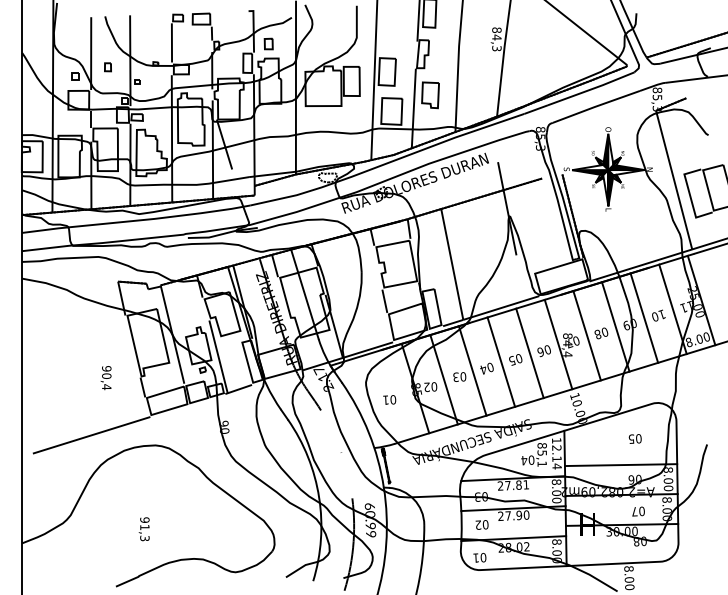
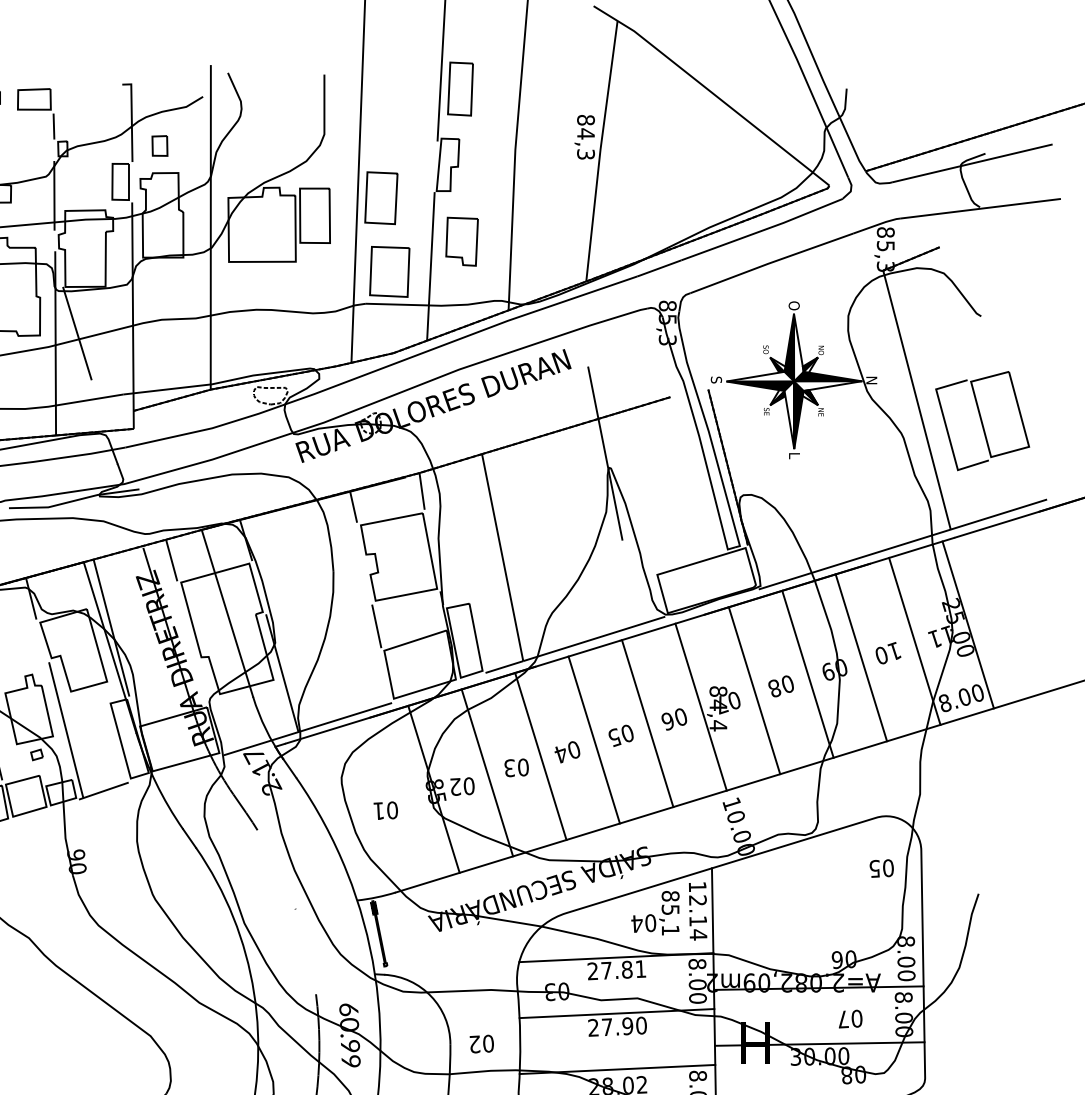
text: (634, 438) -> (880, 867), moved
line: (620, 465) -> (816, 933), removed
text: (481, 524) -> (480, 1043), moved

